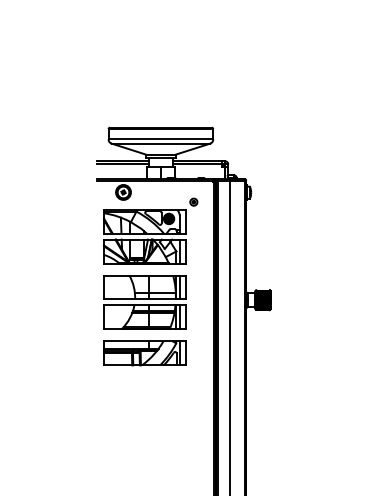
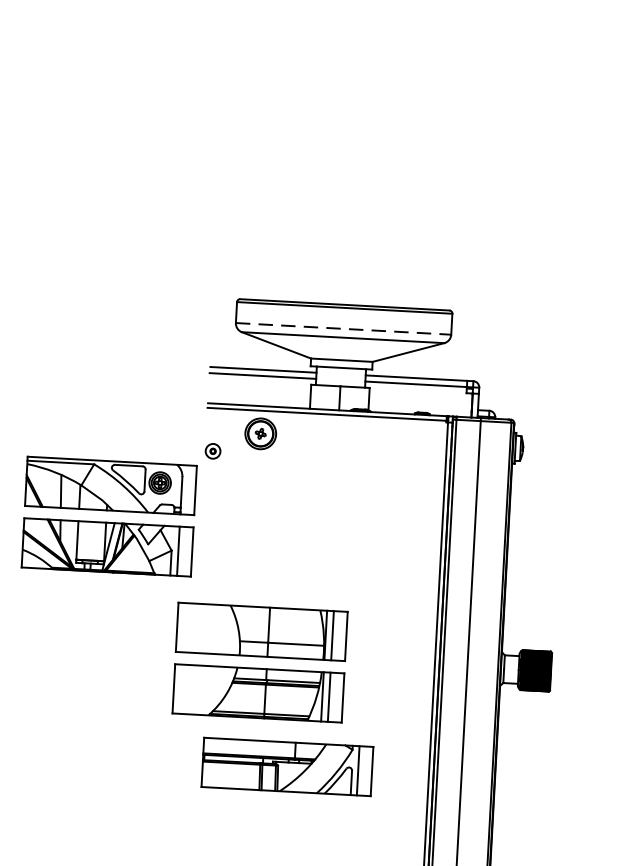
line: (161, 139) -> (344, 329), solid -> dashed
part: (150, 230) -> (120, 504), moved
part: (144, 302) -> (258, 662), moved

